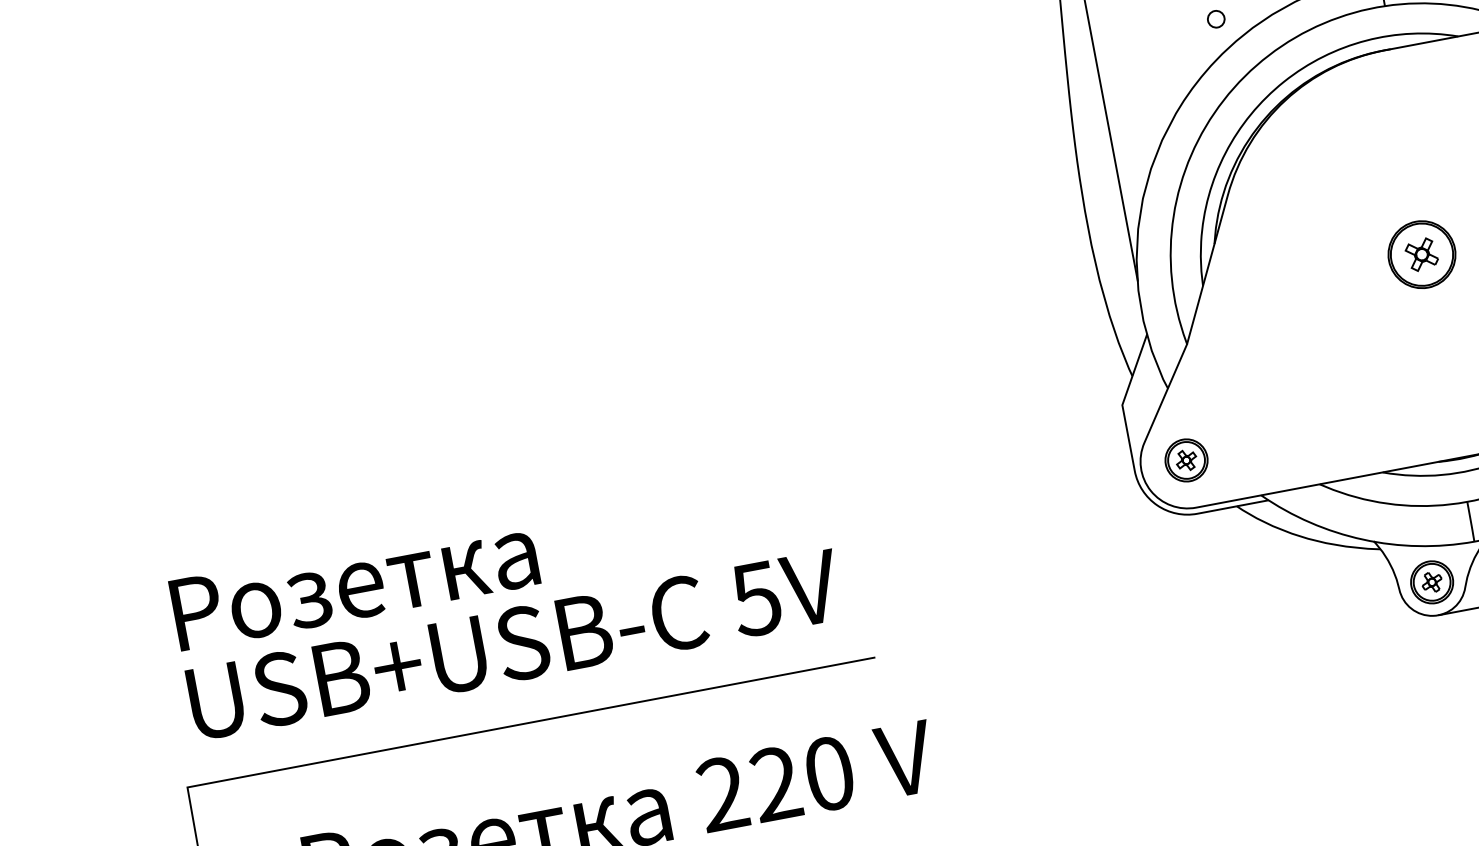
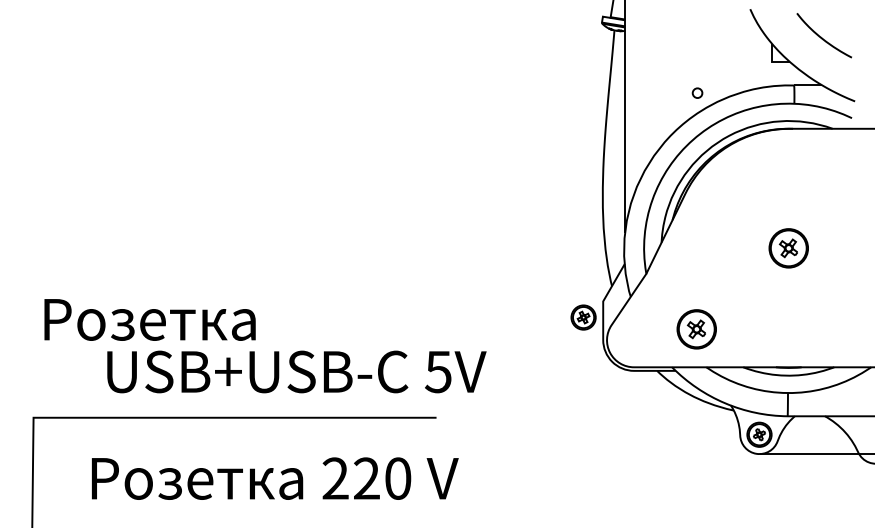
part: (1290, 422) -> (696, 329), added
part: (1186, 460) -> (583, 317), moved
text: (513, 644) -> (296, 371), moved

